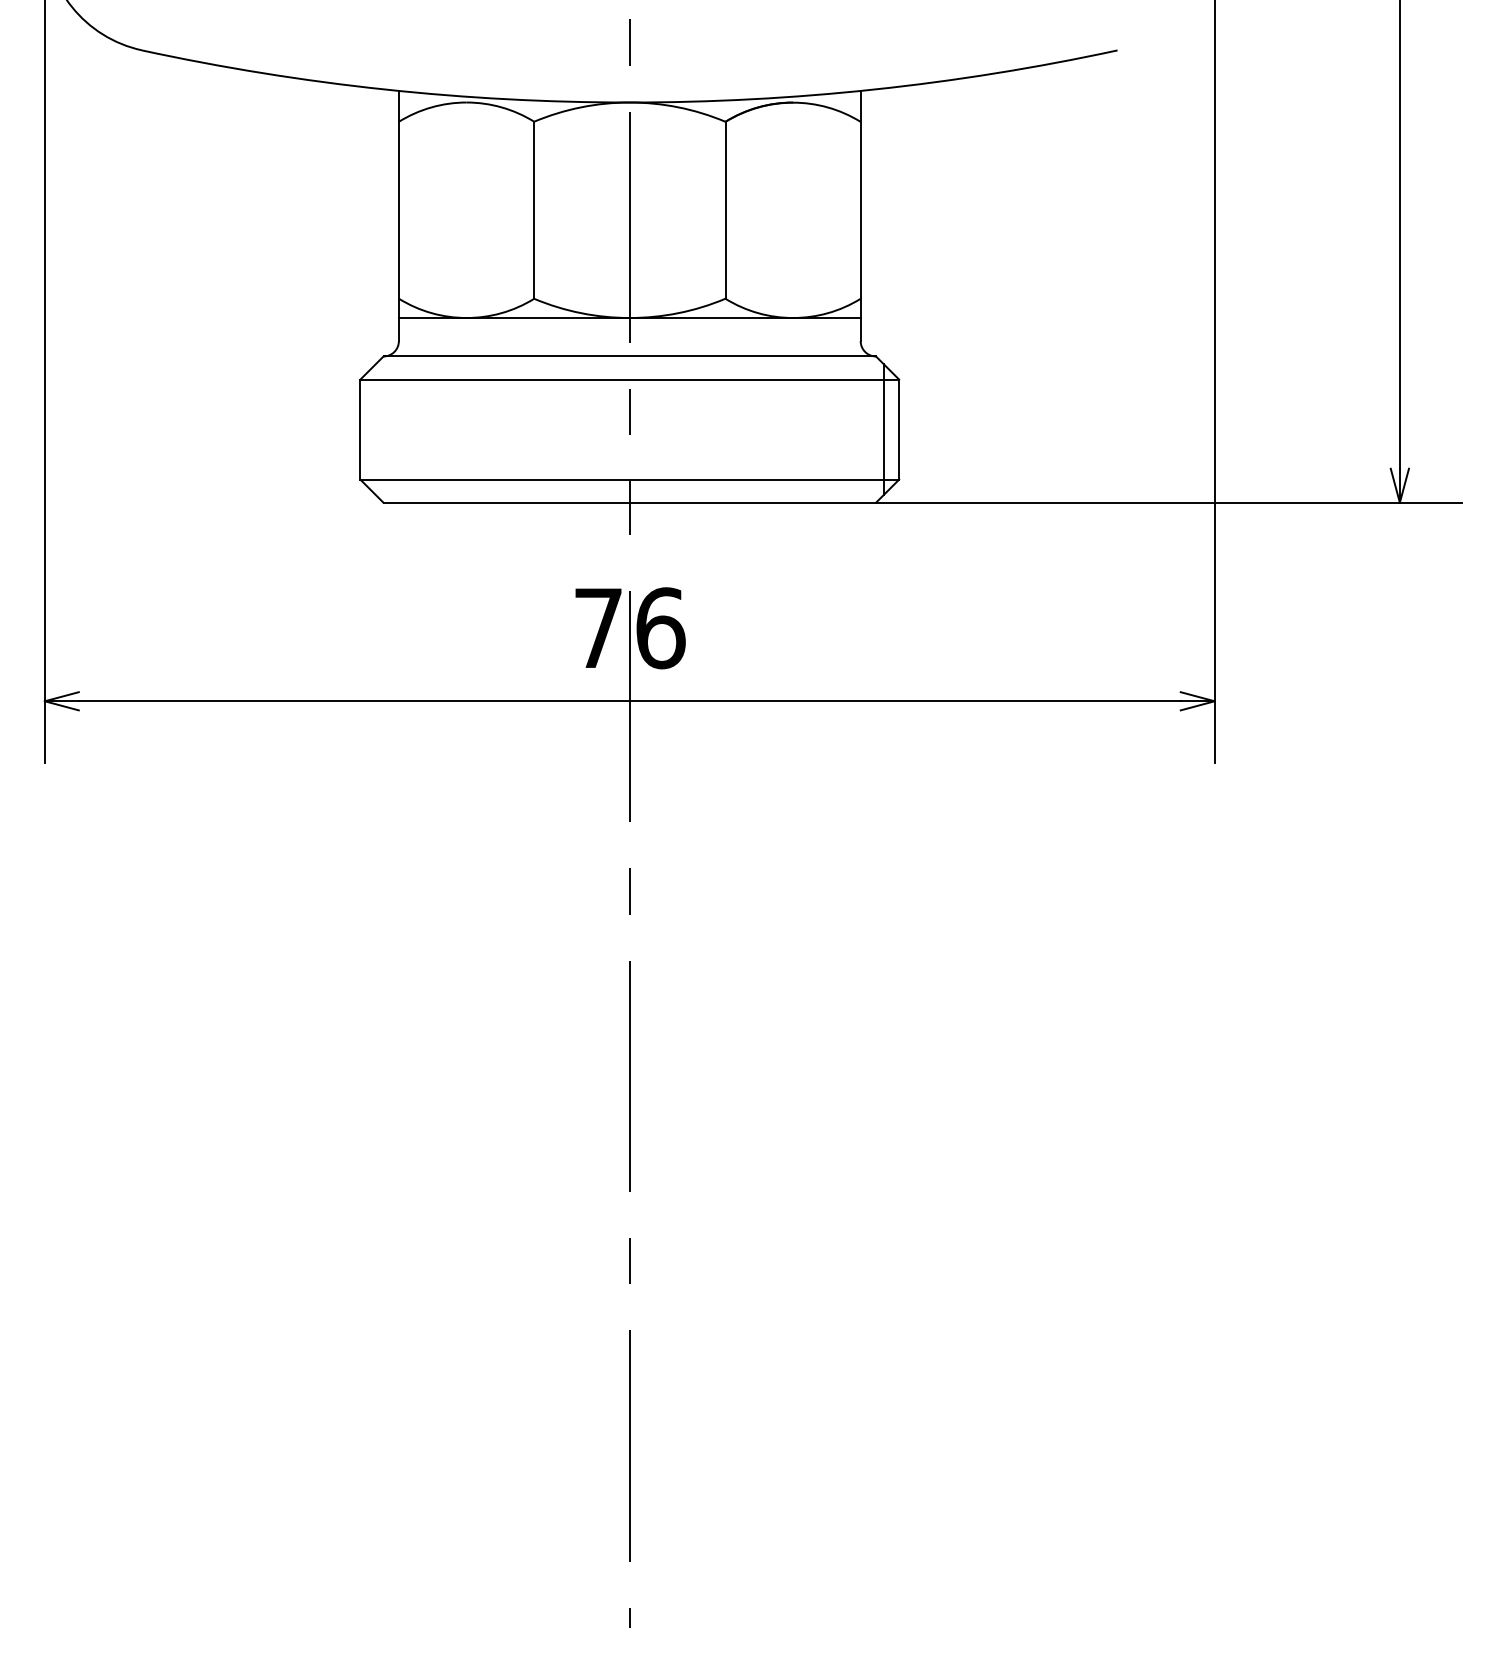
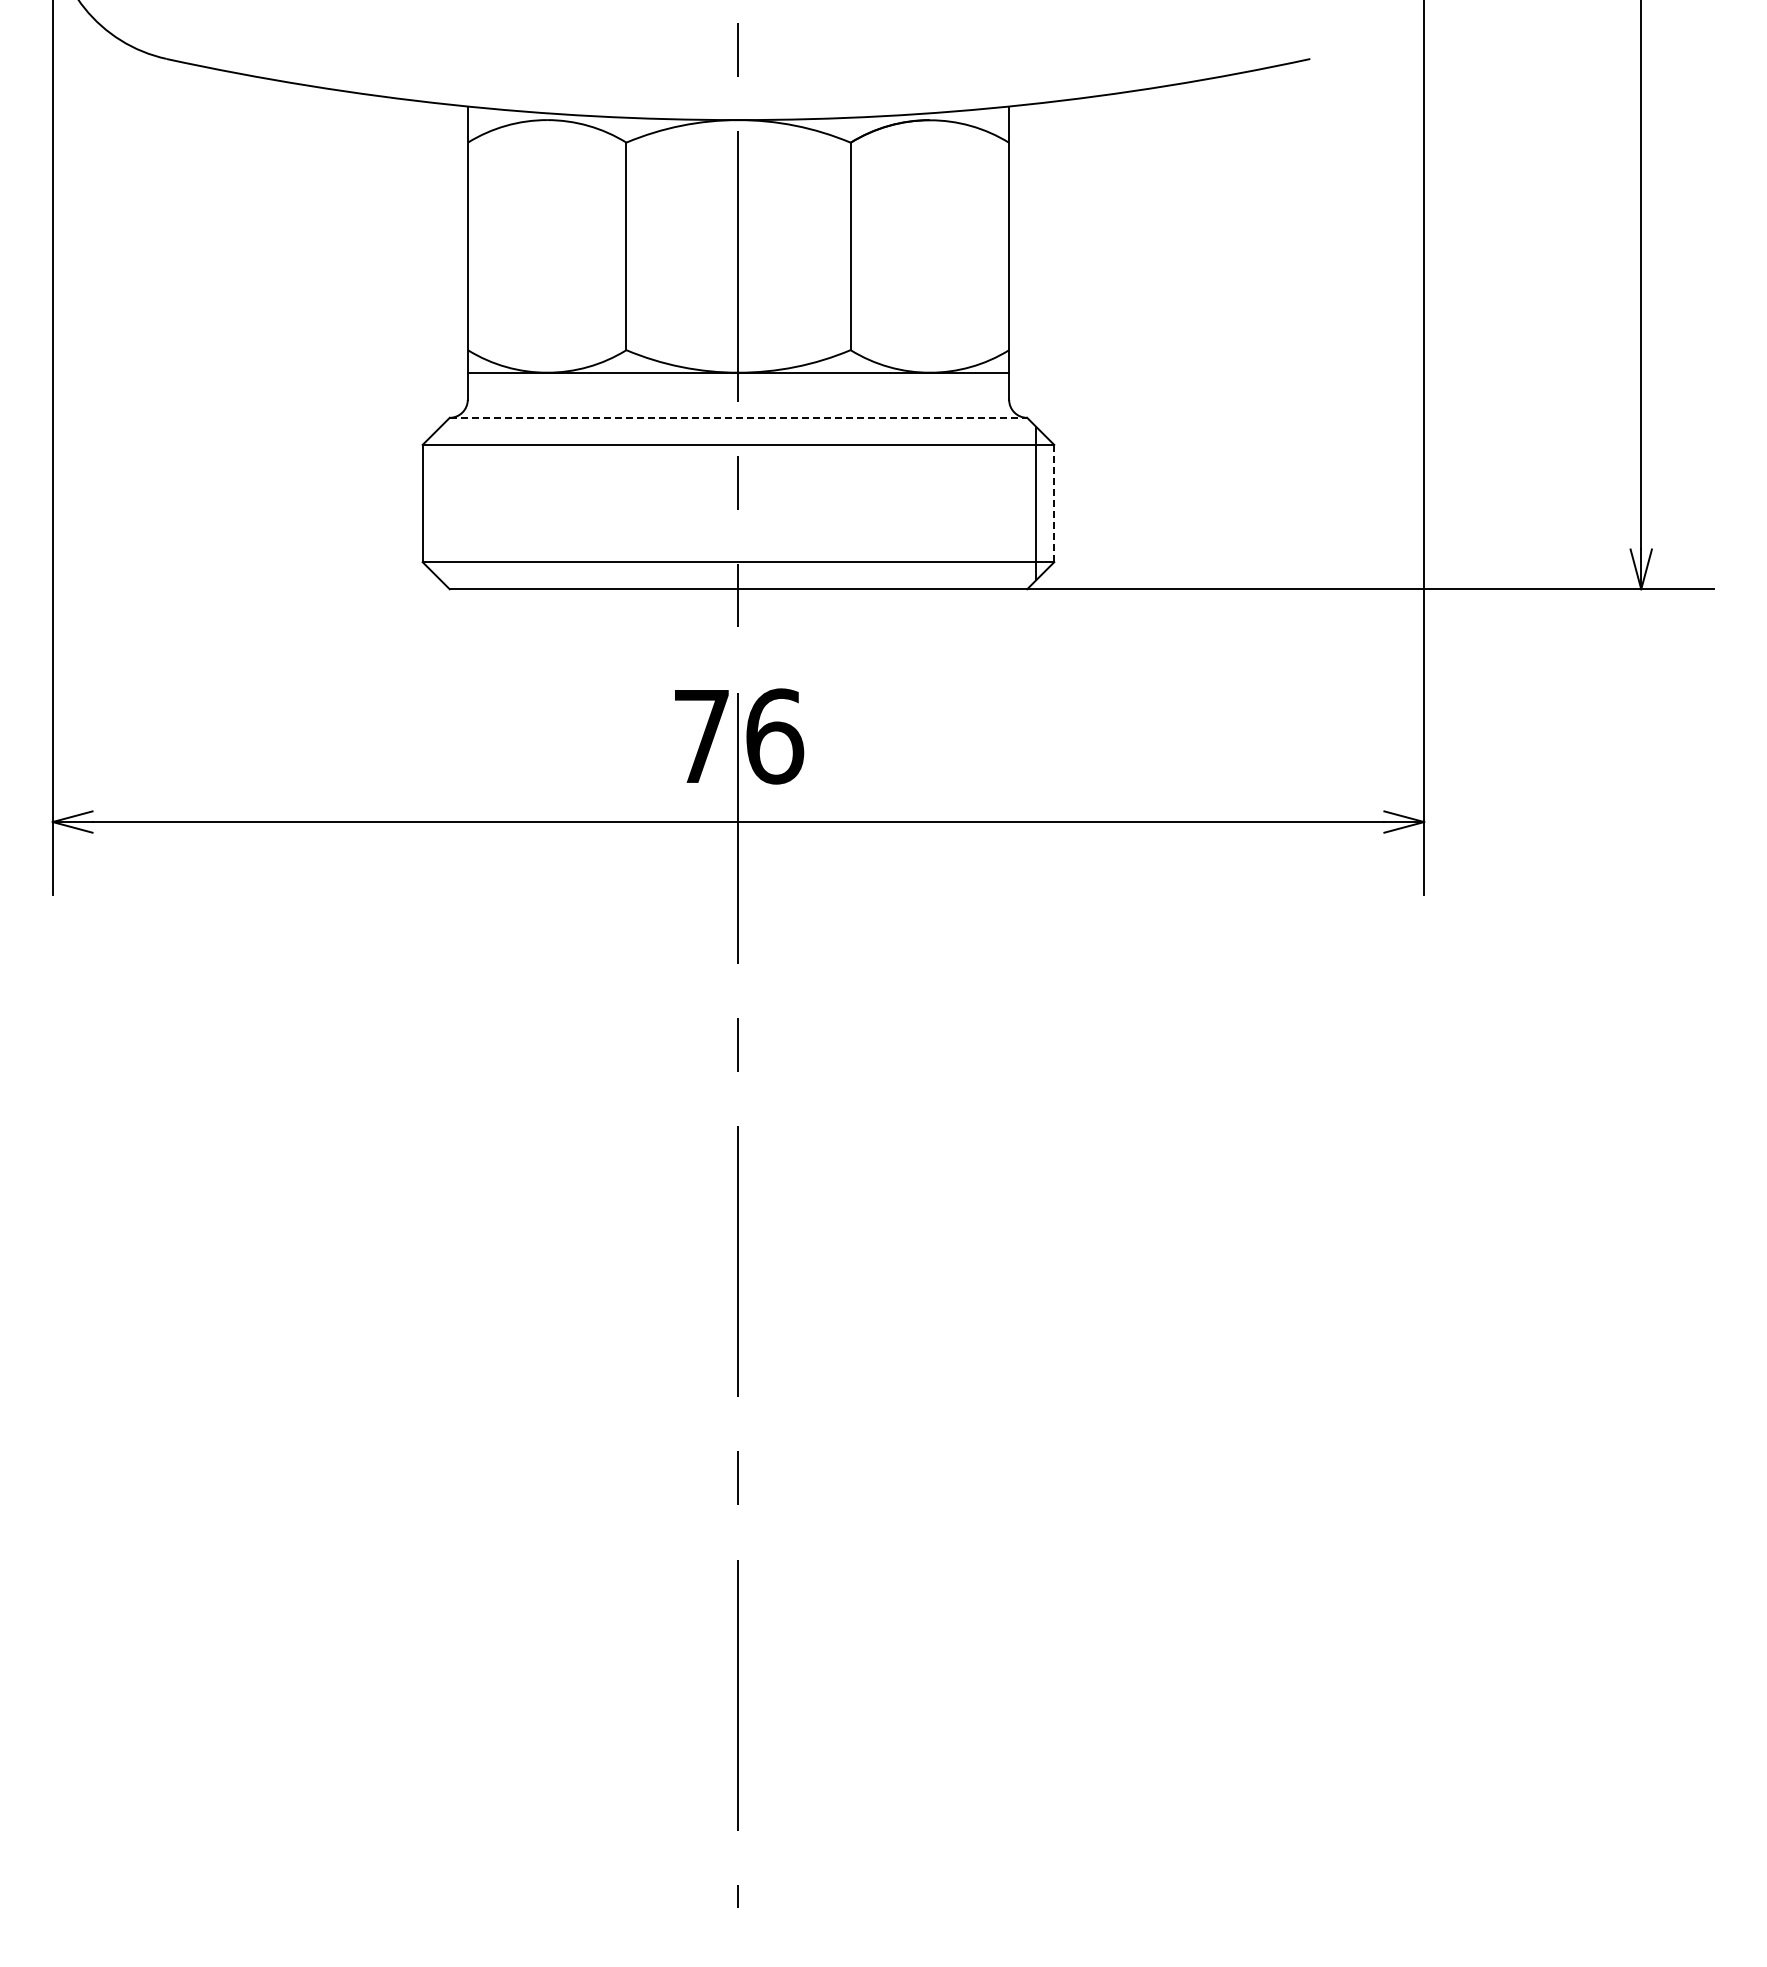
line: (629, 356) -> (738, 417), solid -> dashed
line: (899, 429) -> (1054, 503), solid -> dashed

